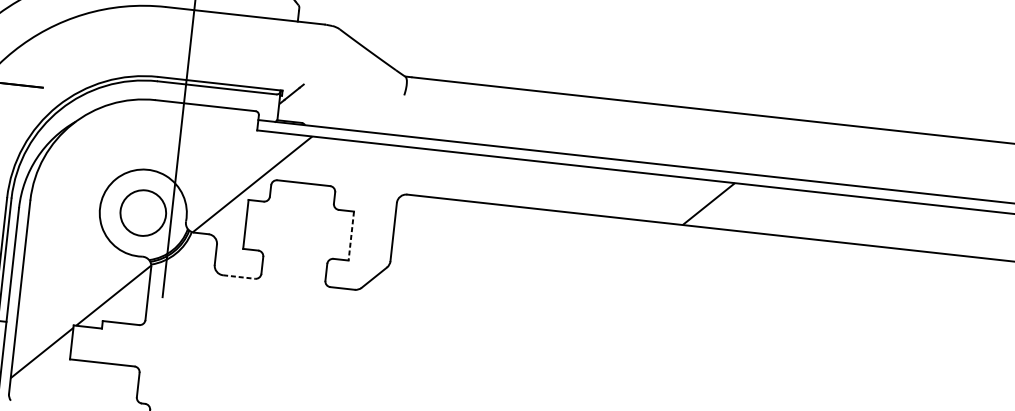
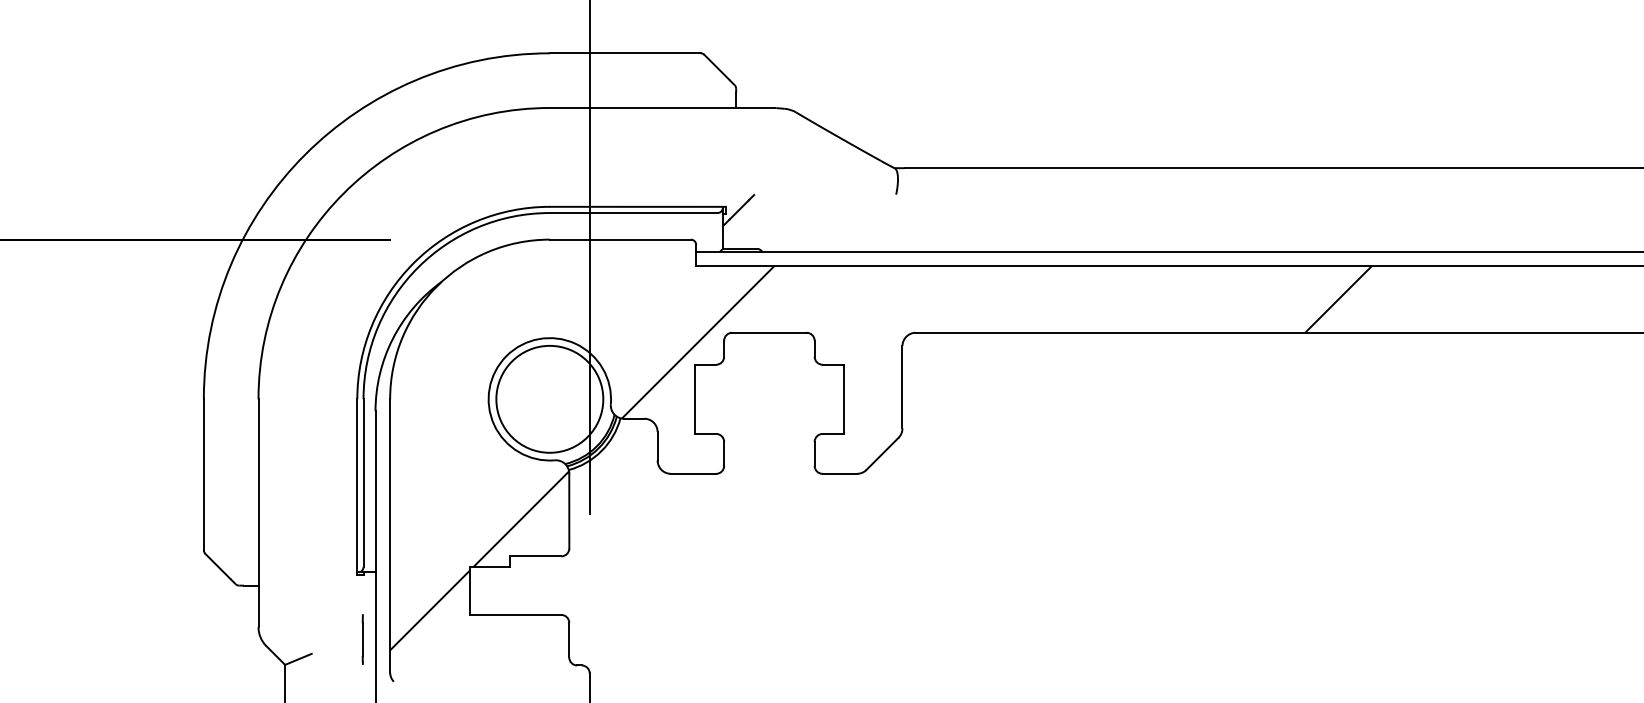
circle: (143, 212) -> (549, 398), size x1.67
line: (351, 236) -> (843, 399), dashed -> solid
line: (239, 276) -> (693, 473), dashed -> solid

